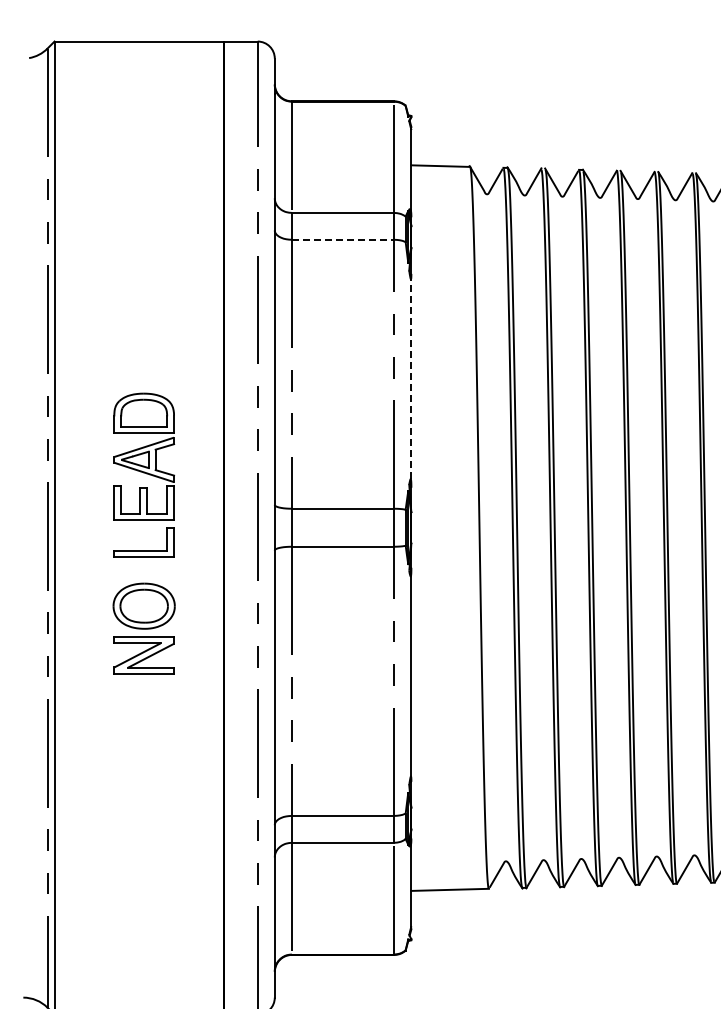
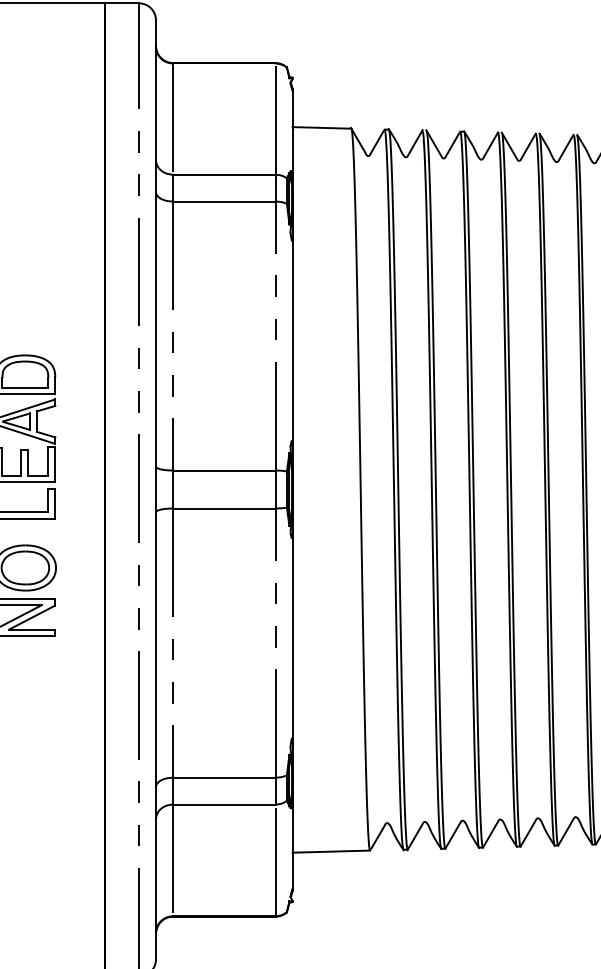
line: (343, 239) -> (224, 201), dashed -> solid
line: (411, 380) -> (292, 342), dashed -> solid

